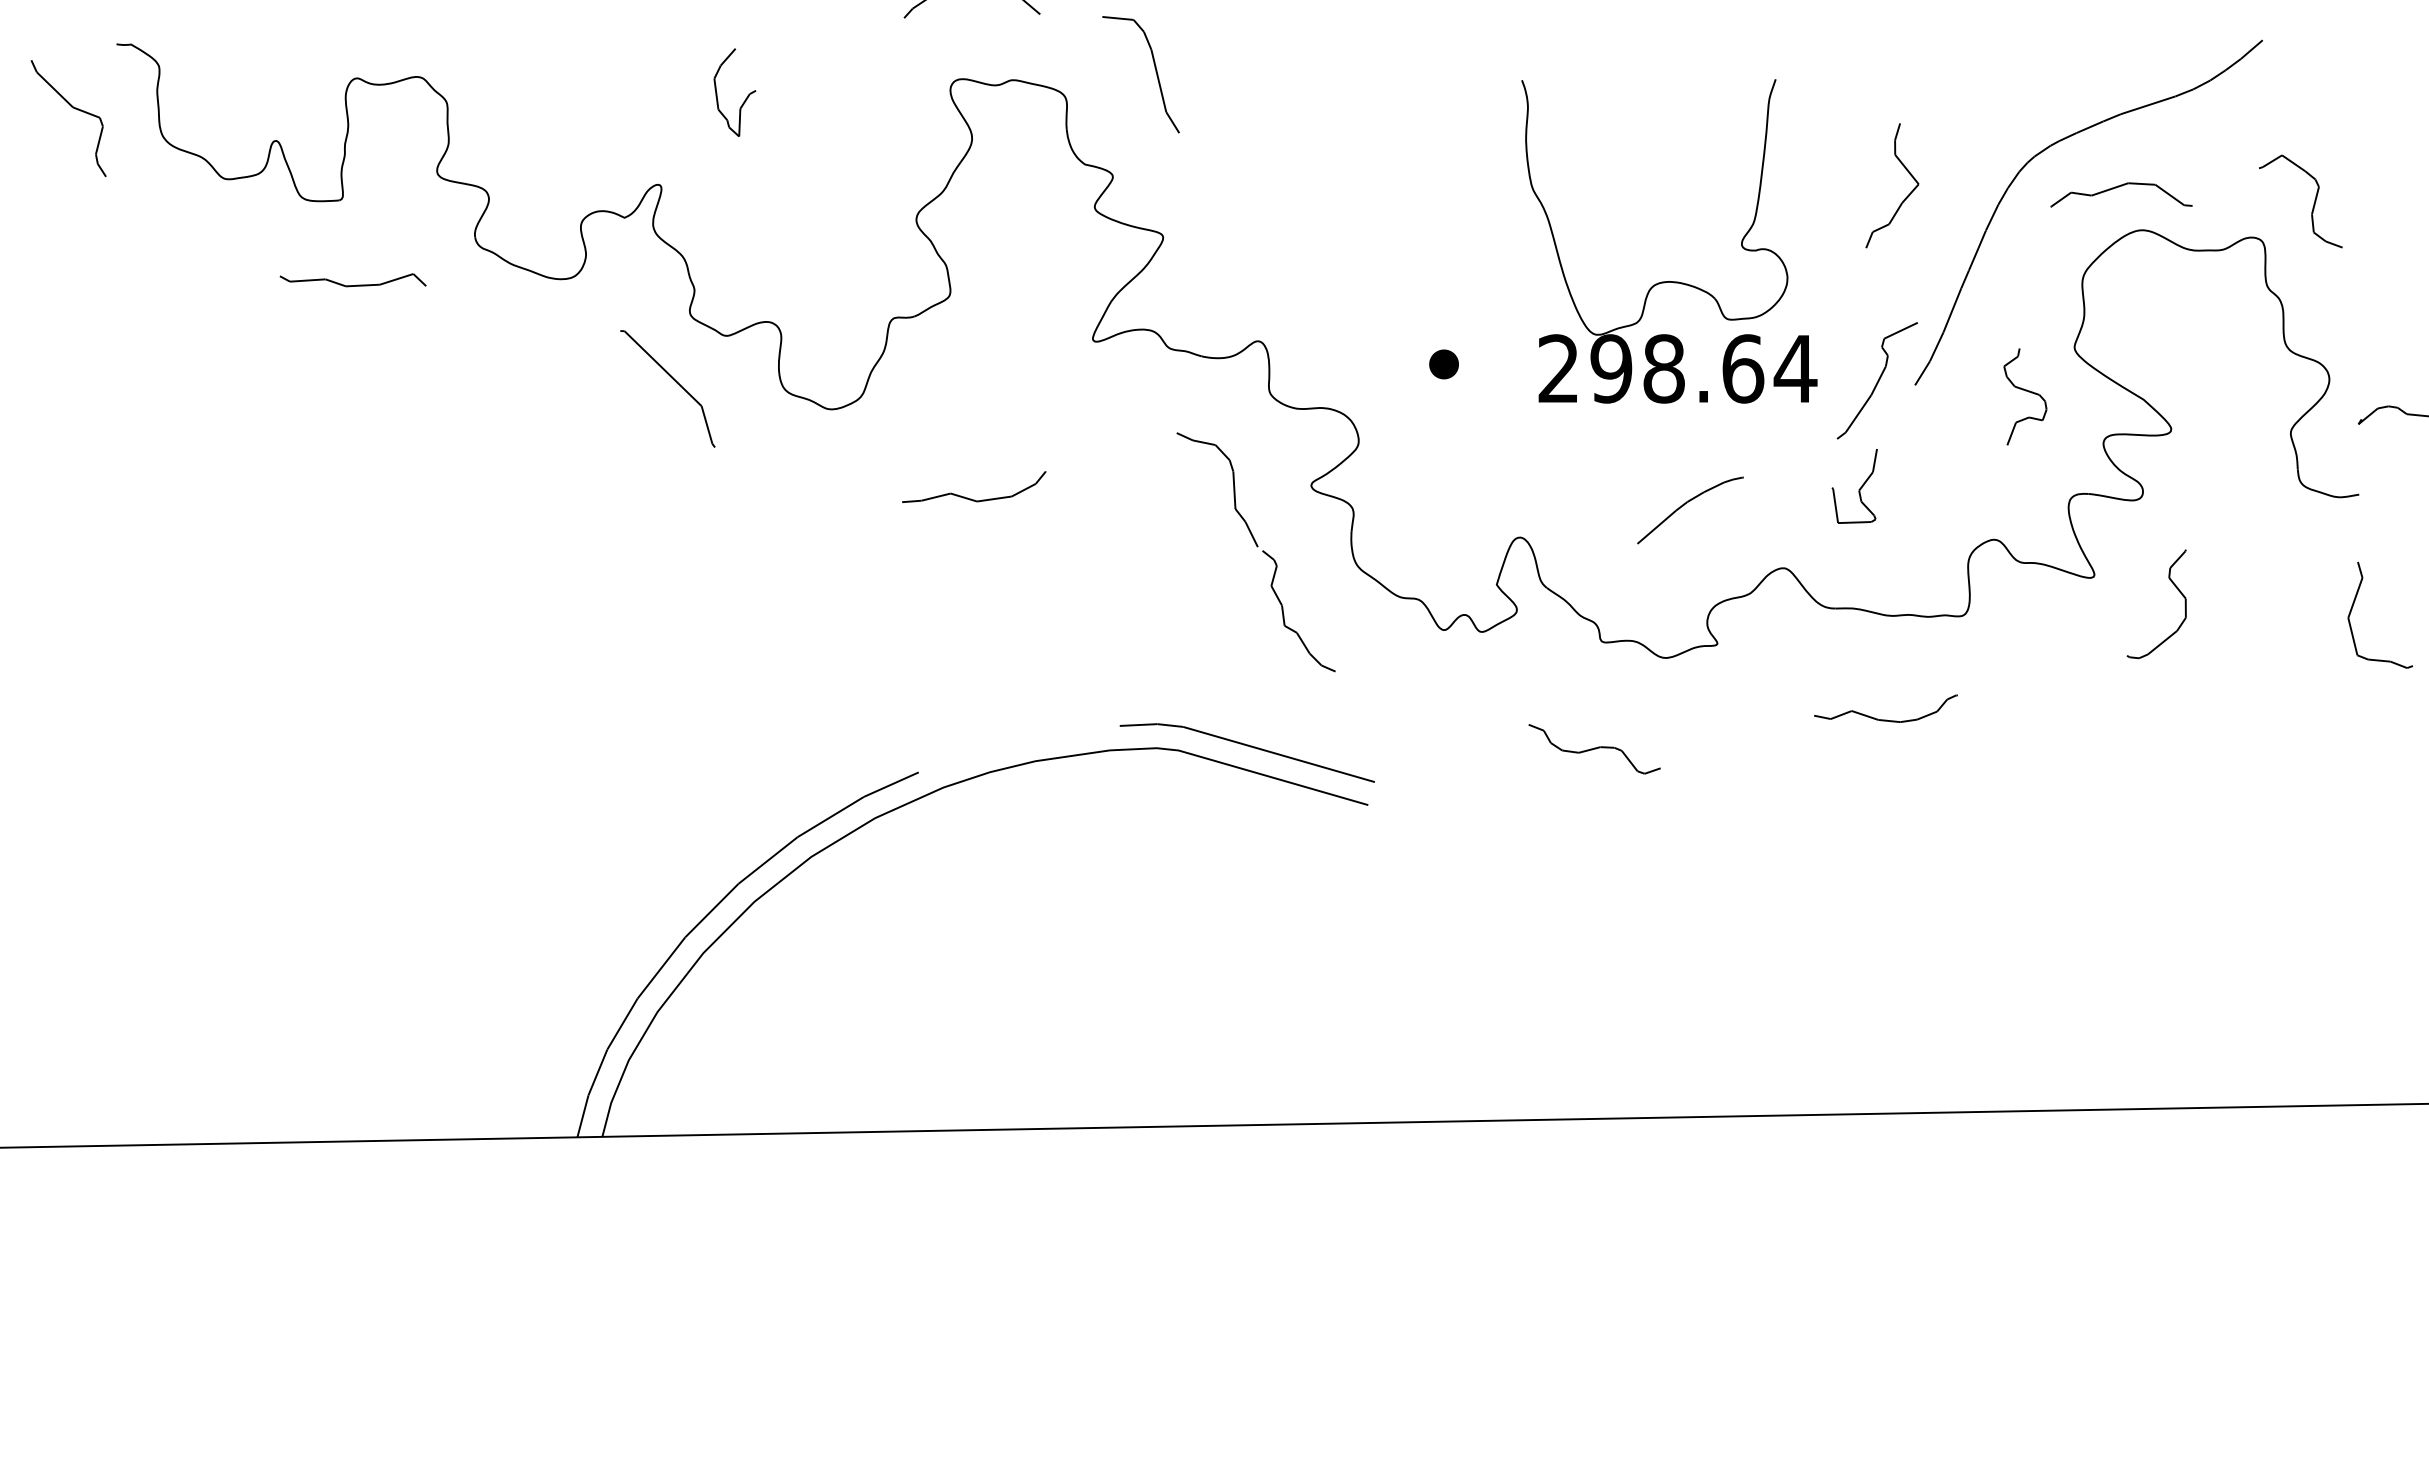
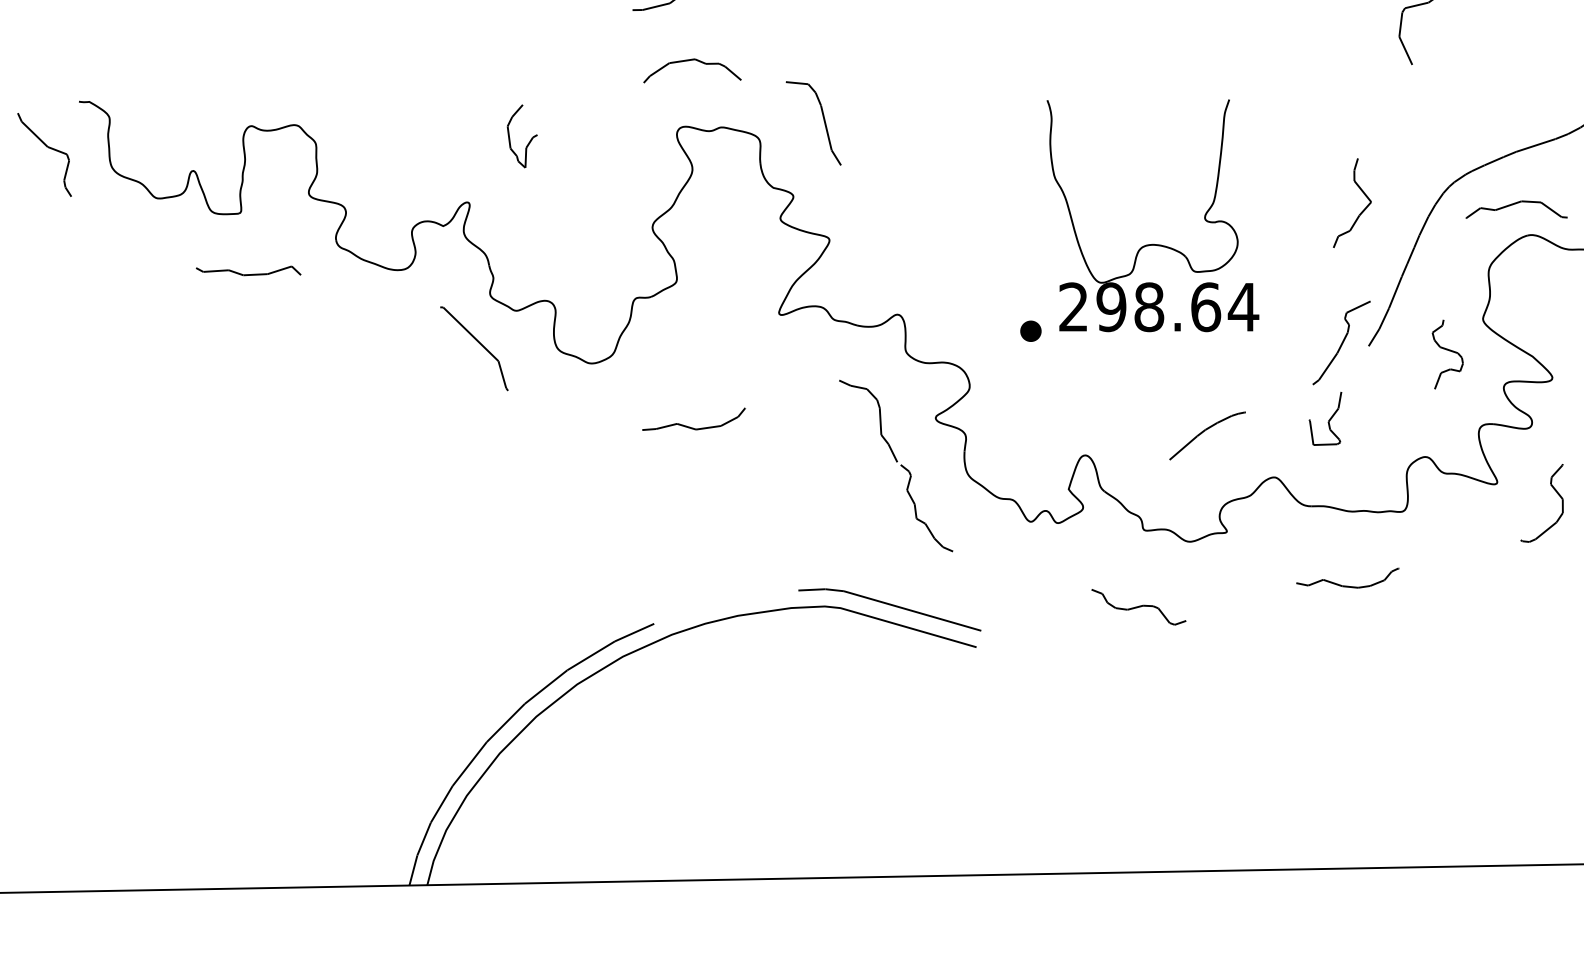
part: (1669, 281) -> (1153, 244), moved

